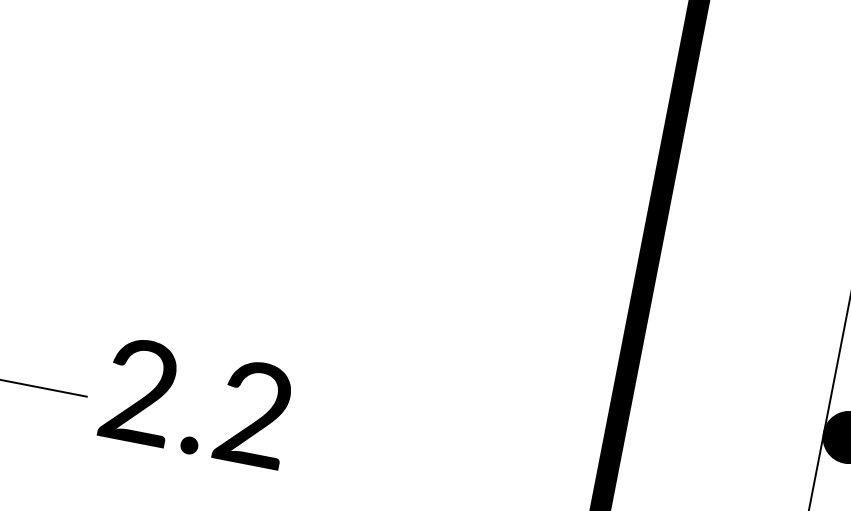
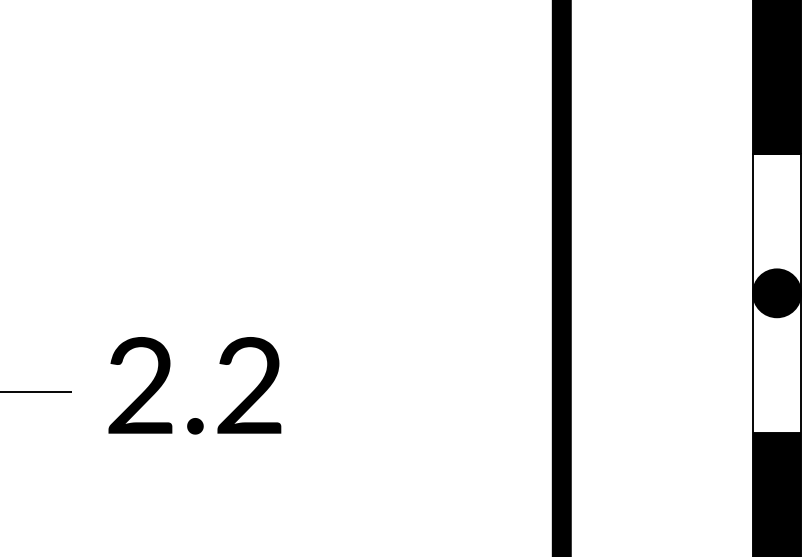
text: (196, 402) -> (194, 385), moved

